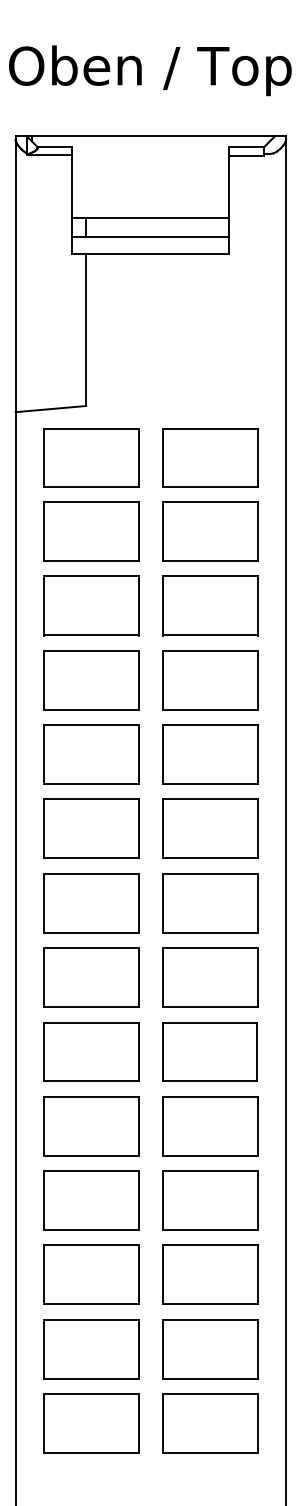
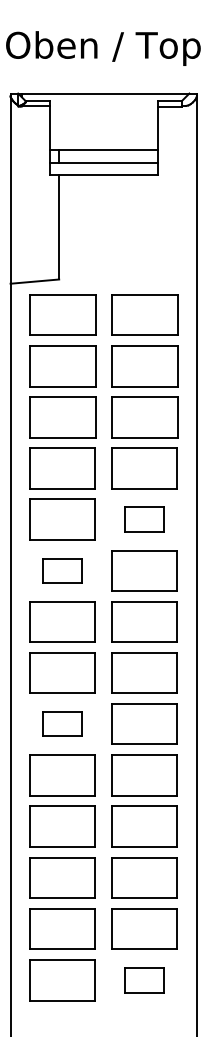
part: (210, 754) -> (144, 519), size x0.6
part: (90, 828) -> (62, 570), size x0.6
part: (90, 1050) -> (62, 723), size x0.6
part: (210, 1423) -> (144, 980), size x0.6

